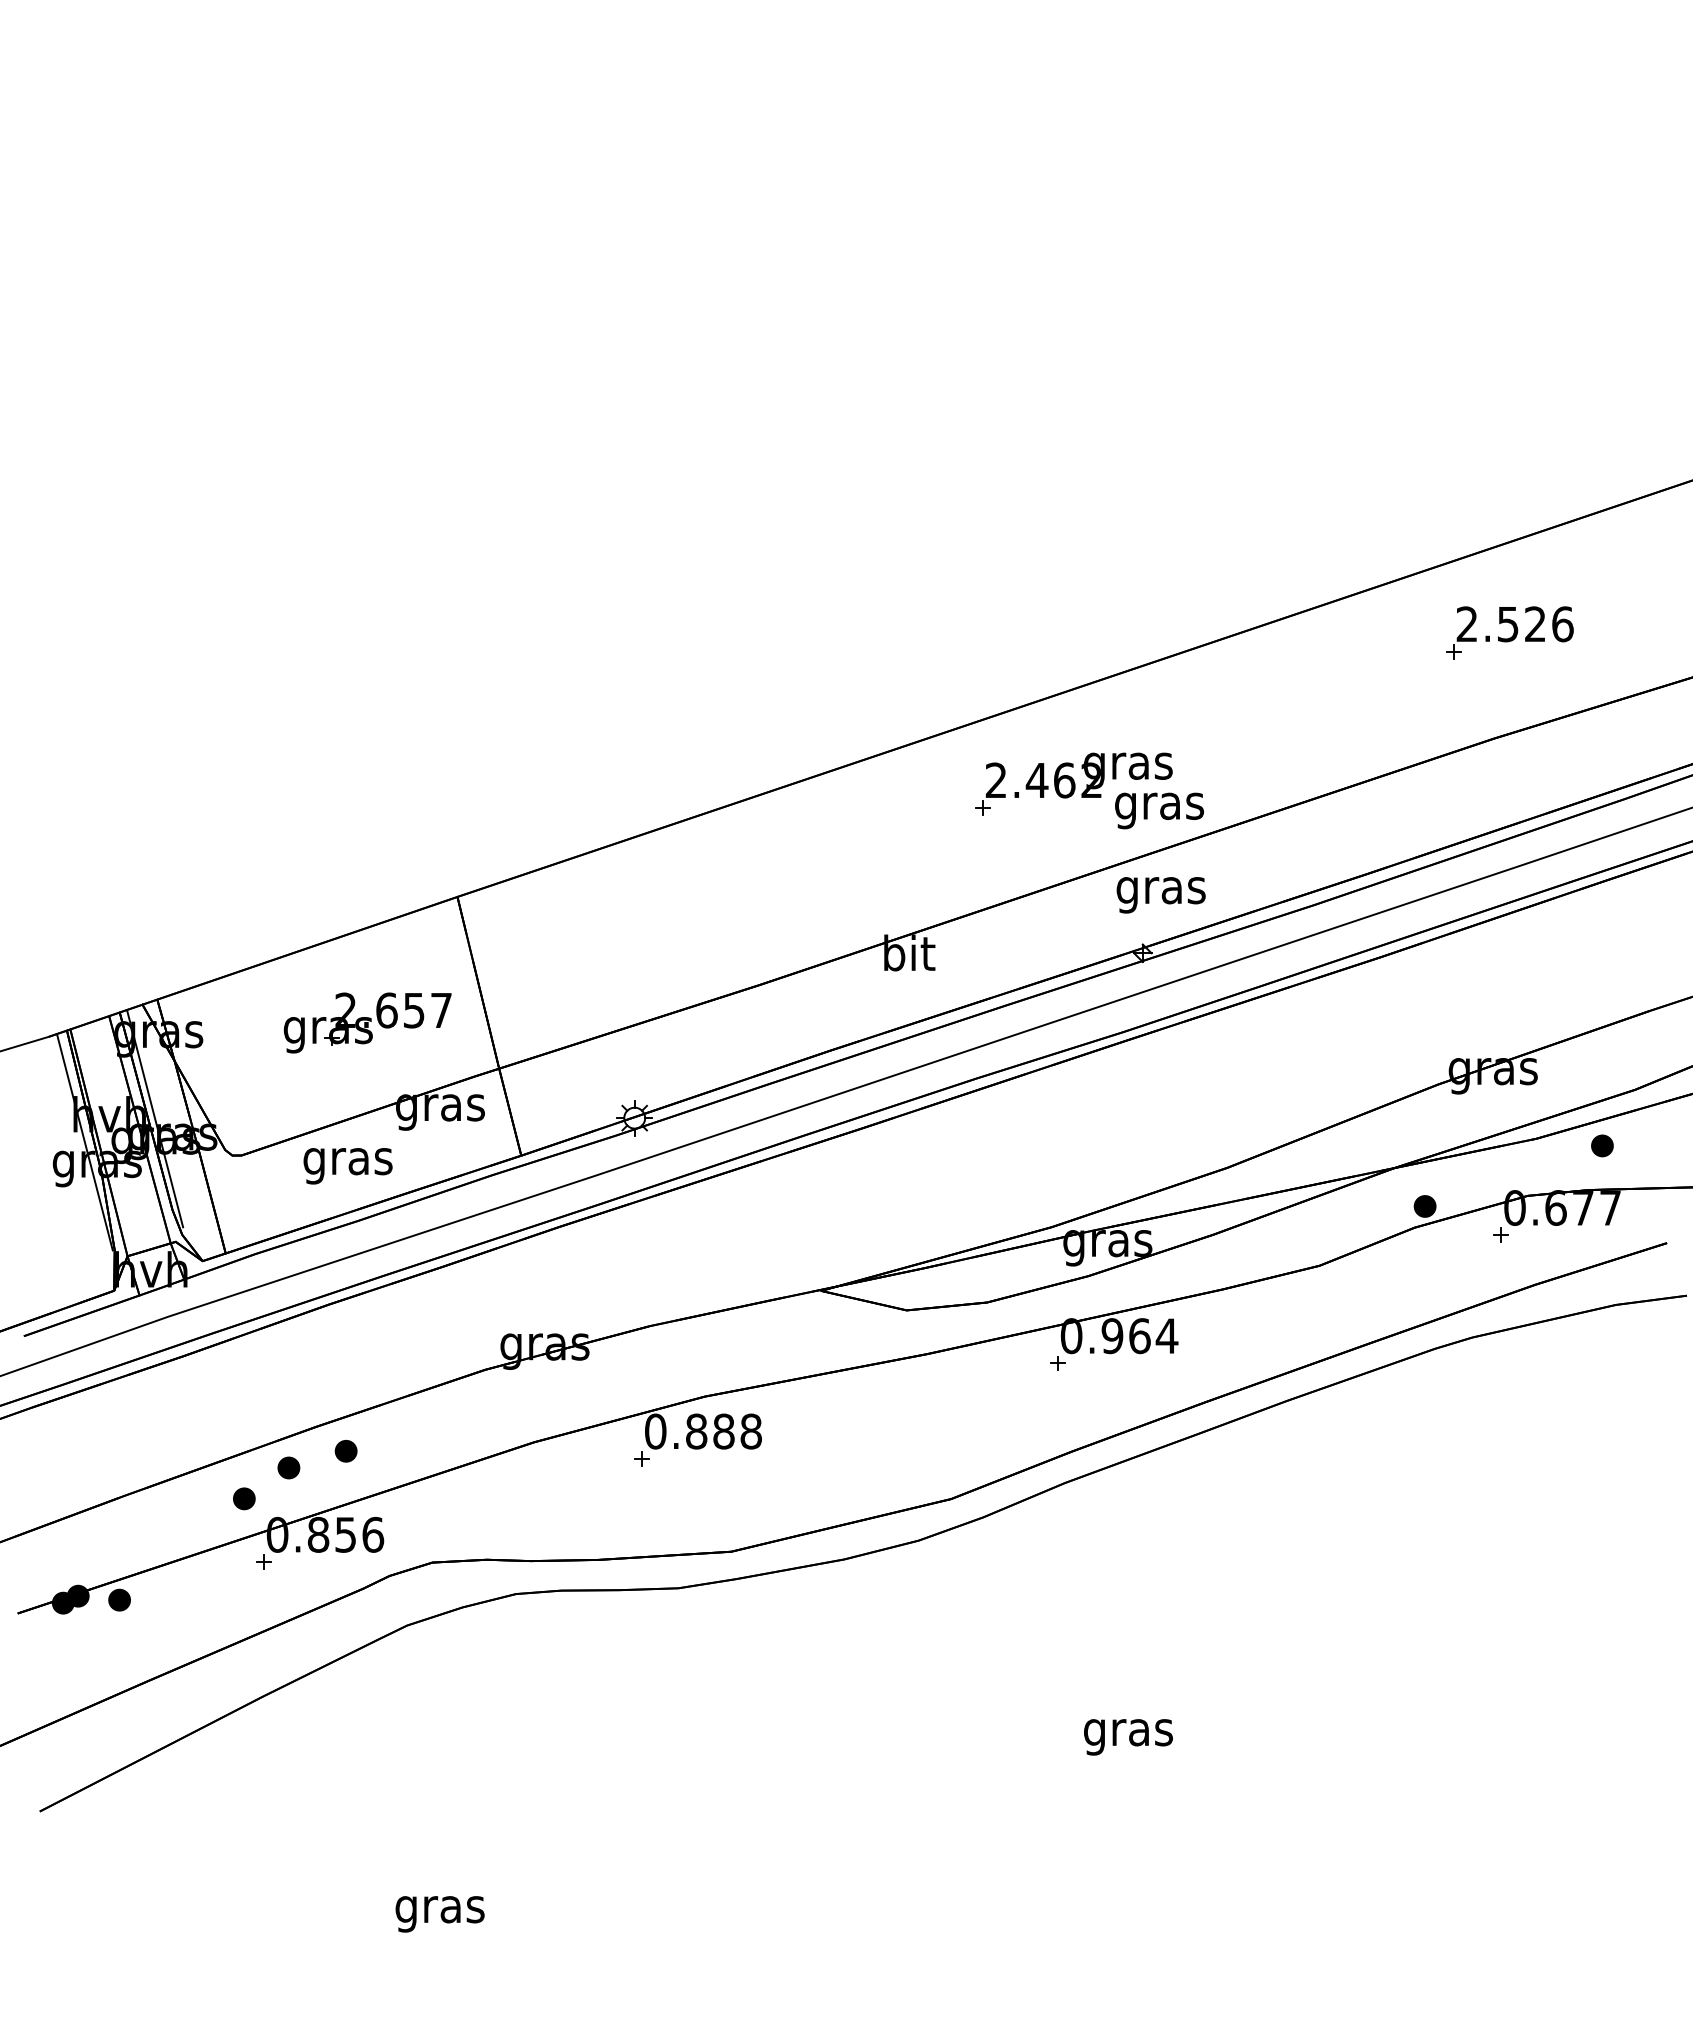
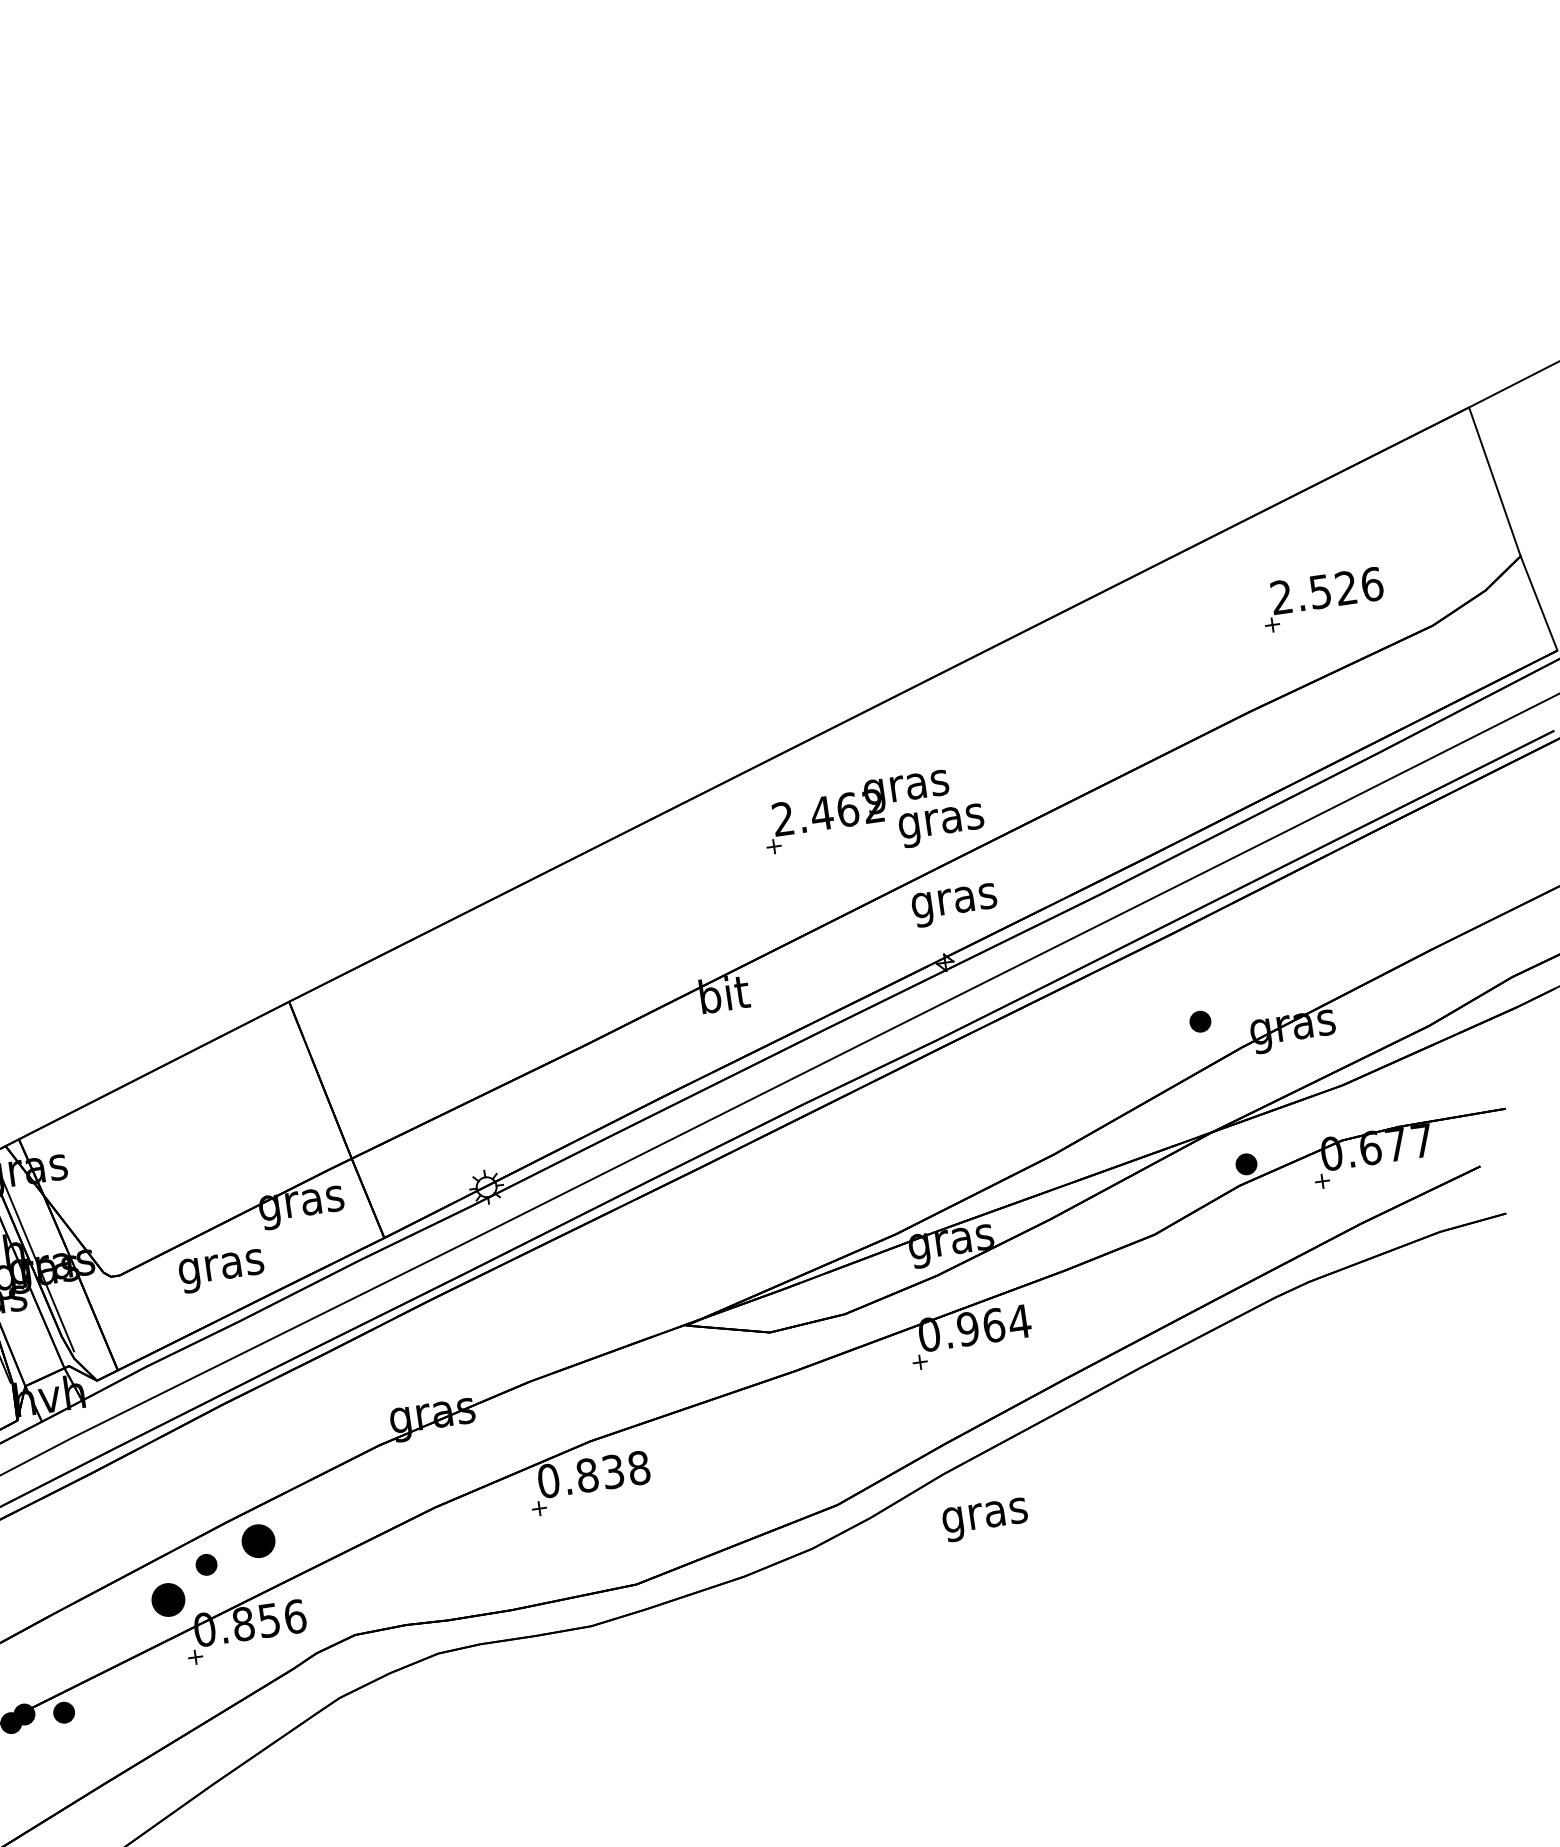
part: (1509, 632) -> (1322, 599), moved
part: (367, 1022) -> (220, 1132), removed
part: (1602, 1145) -> (1200, 1021), moved
text: (723, 1431) -> (612, 1471), 0.888 -> 0.838
part: (345, 1451) -> (257, 1541), size x1.6
part: (244, 1498) -> (168, 1599), size x1.6
text: (1128, 1737) -> (985, 1520), moved

